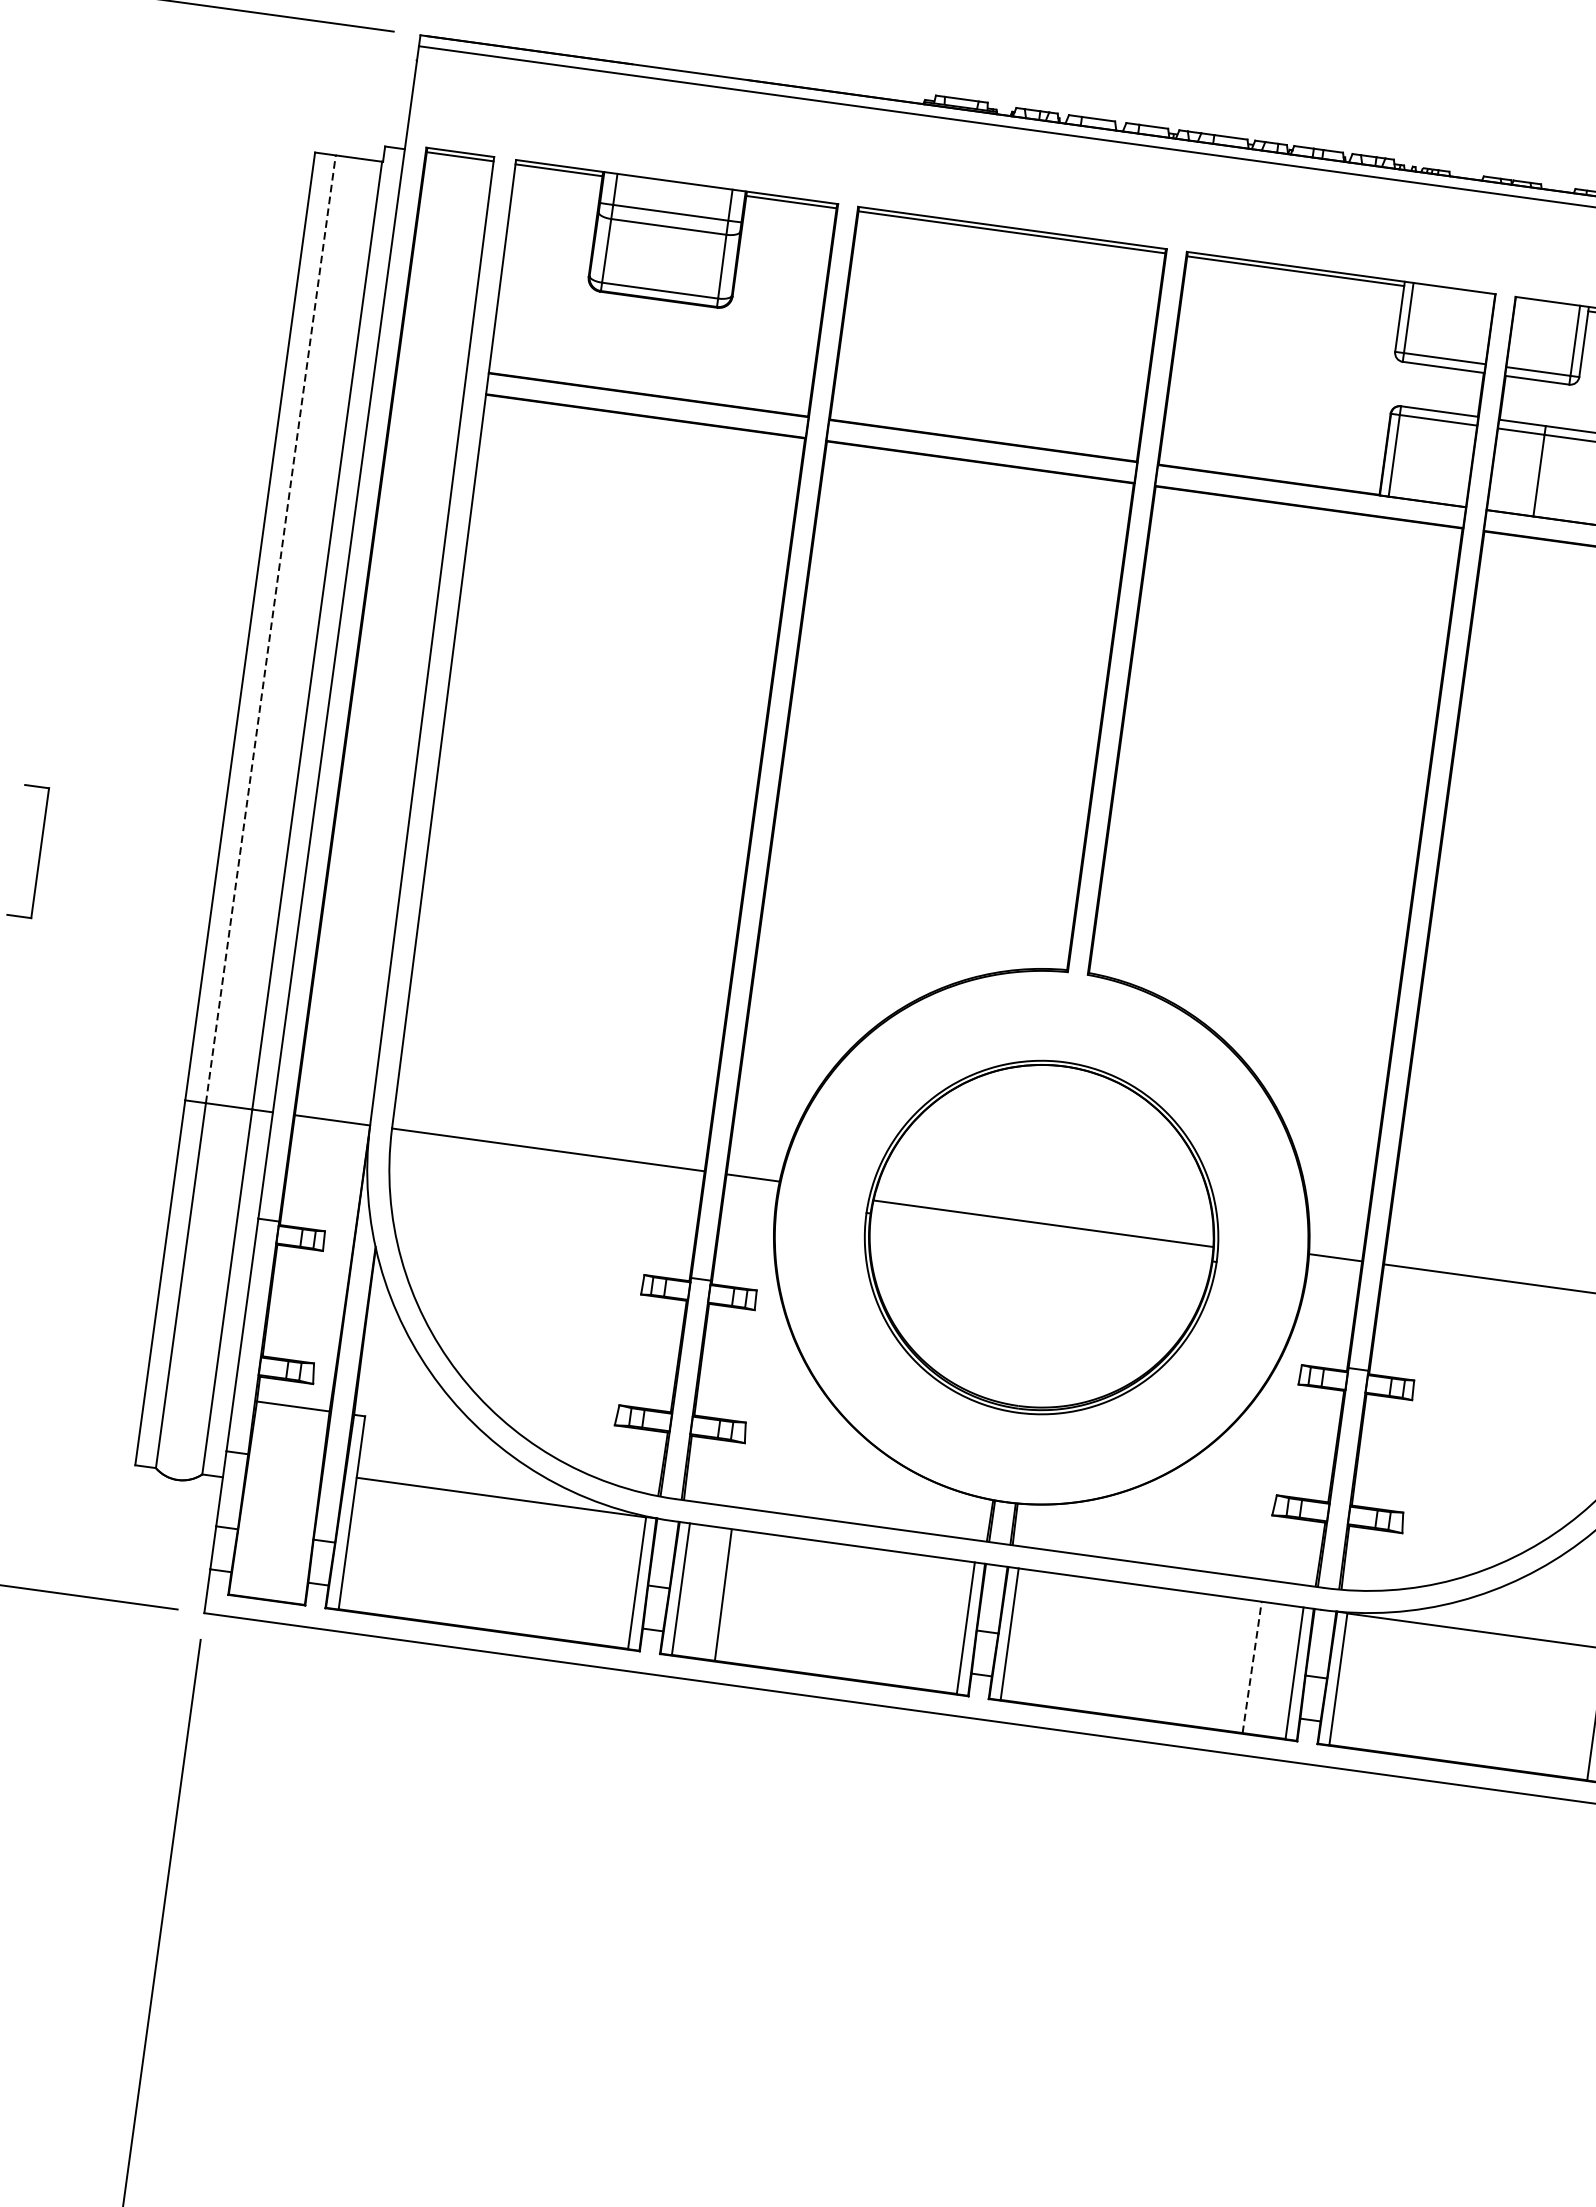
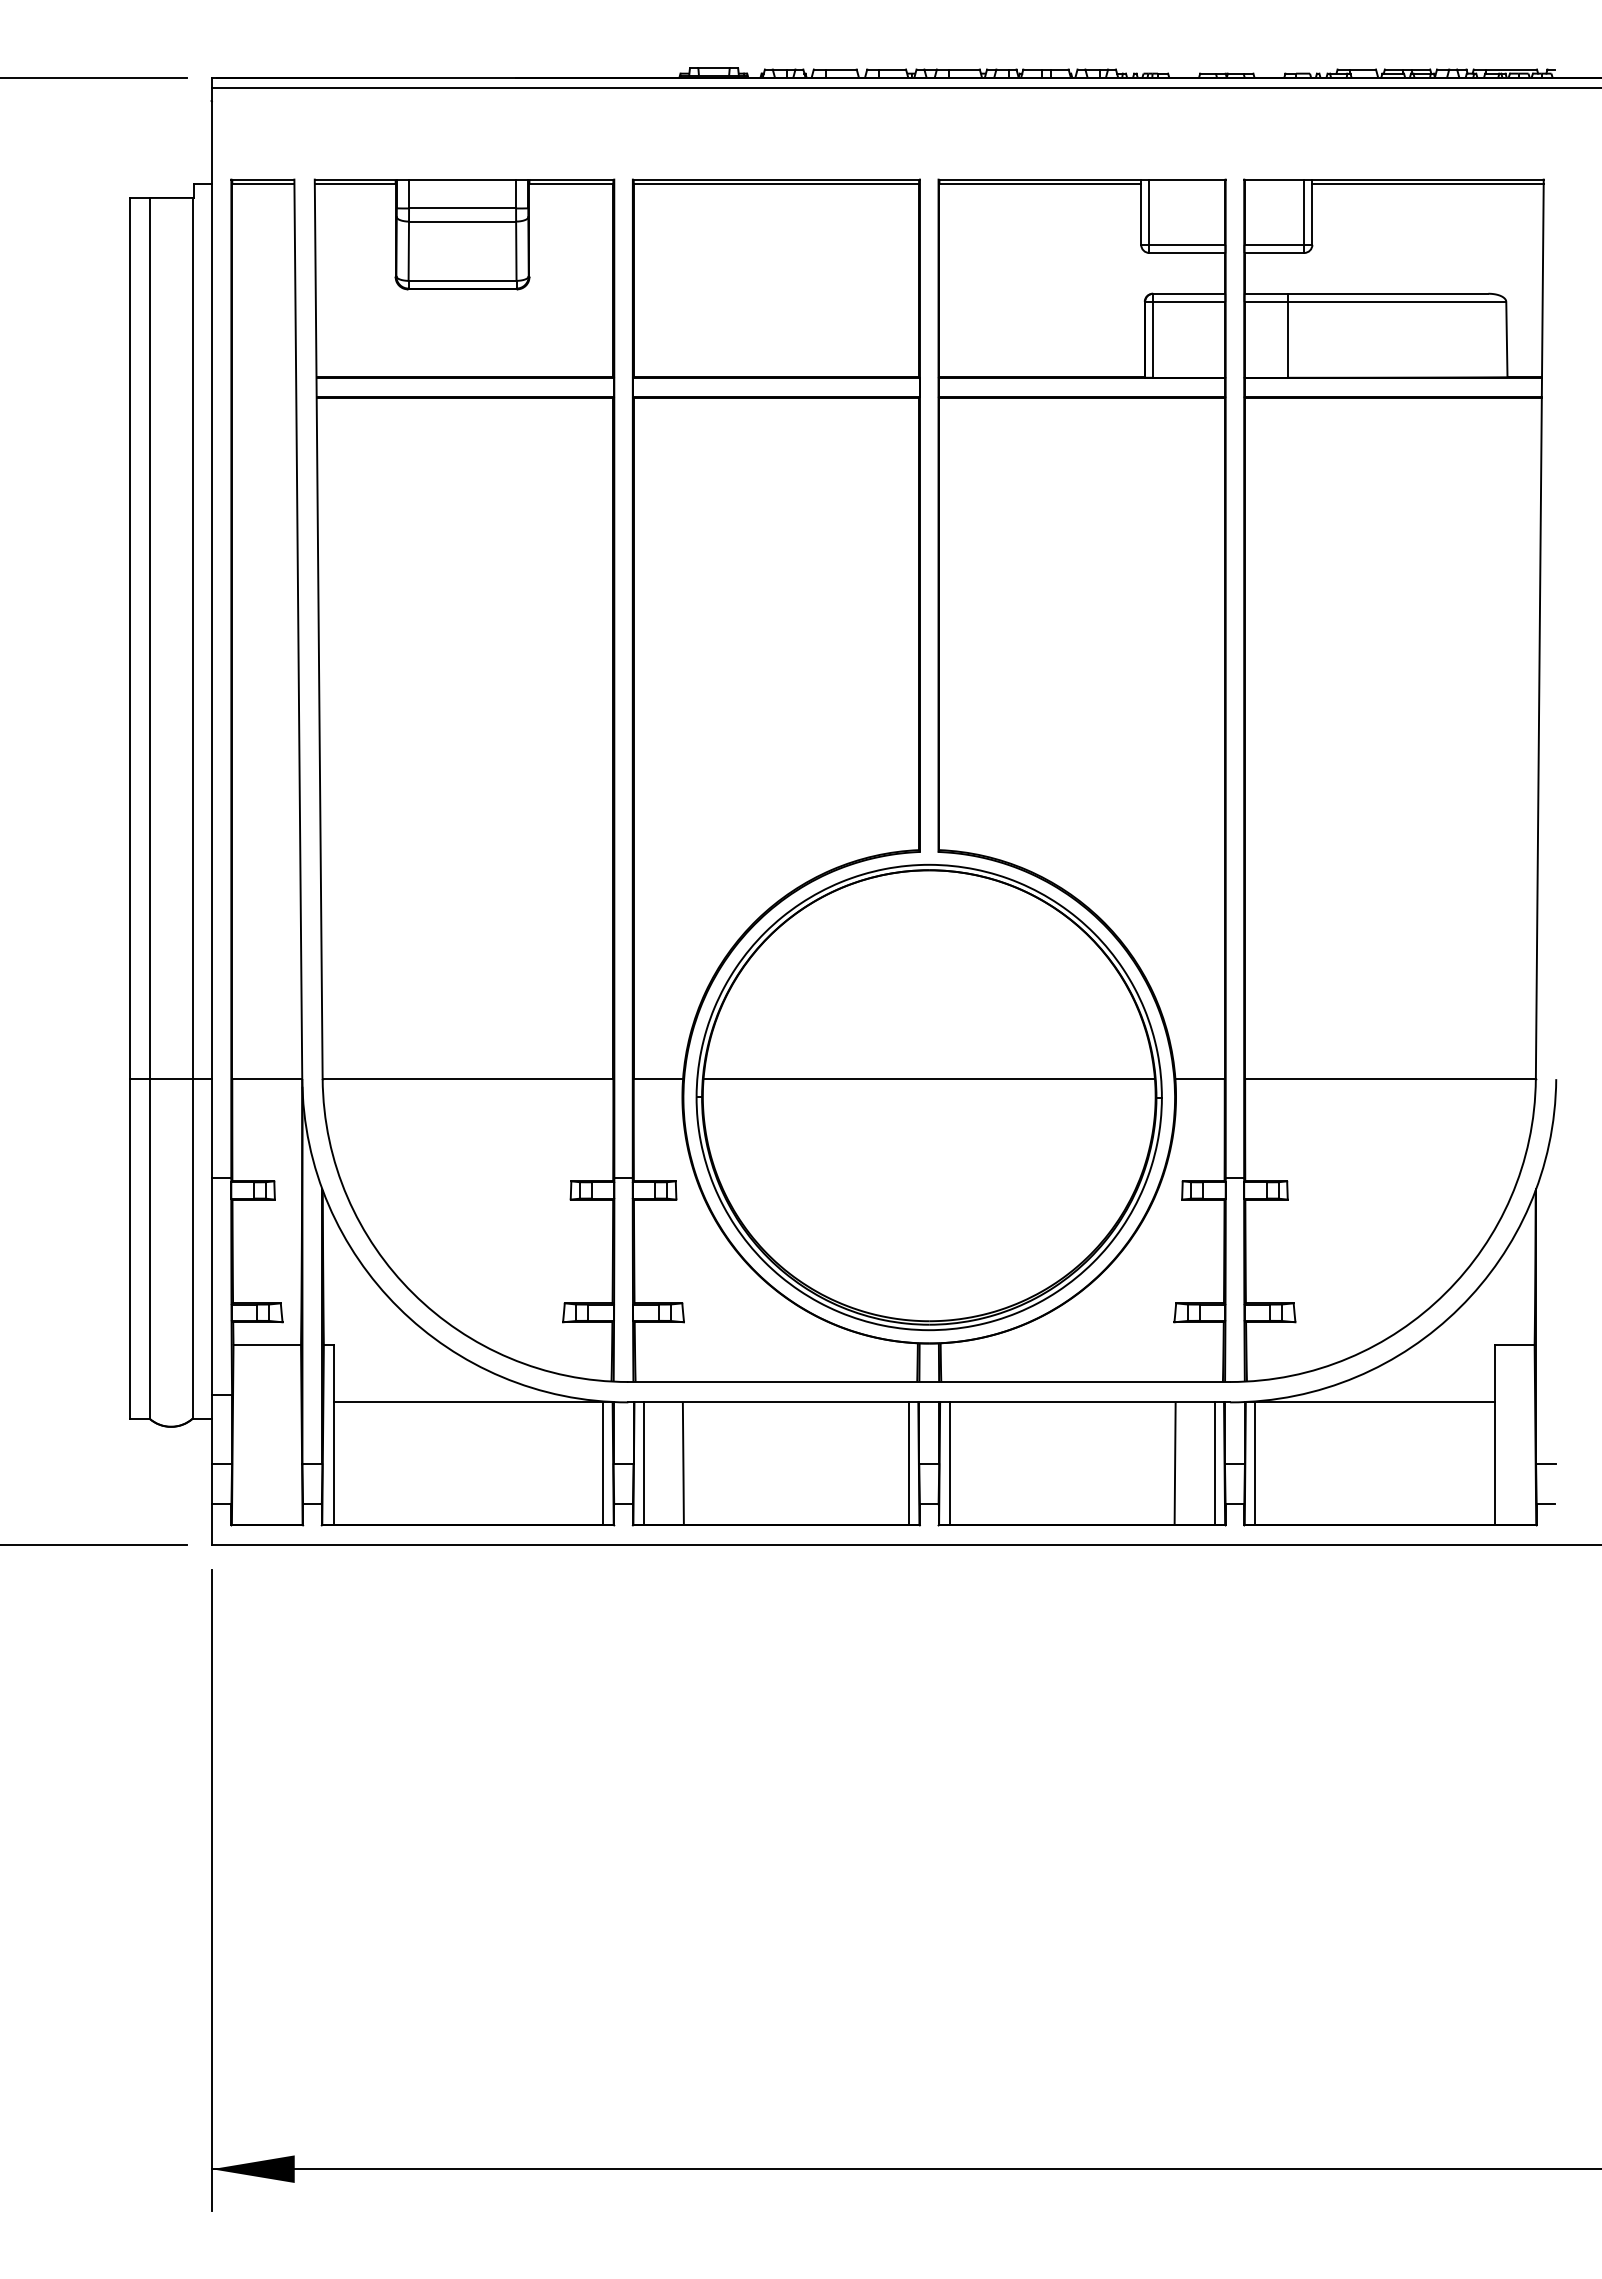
line: (270, 629) -> (149, 638), dashed -> solid
part: (1040, 1237) -> (928, 1097), size x1.43
line: (1252, 1668) -> (1175, 1464), dashed -> solid

